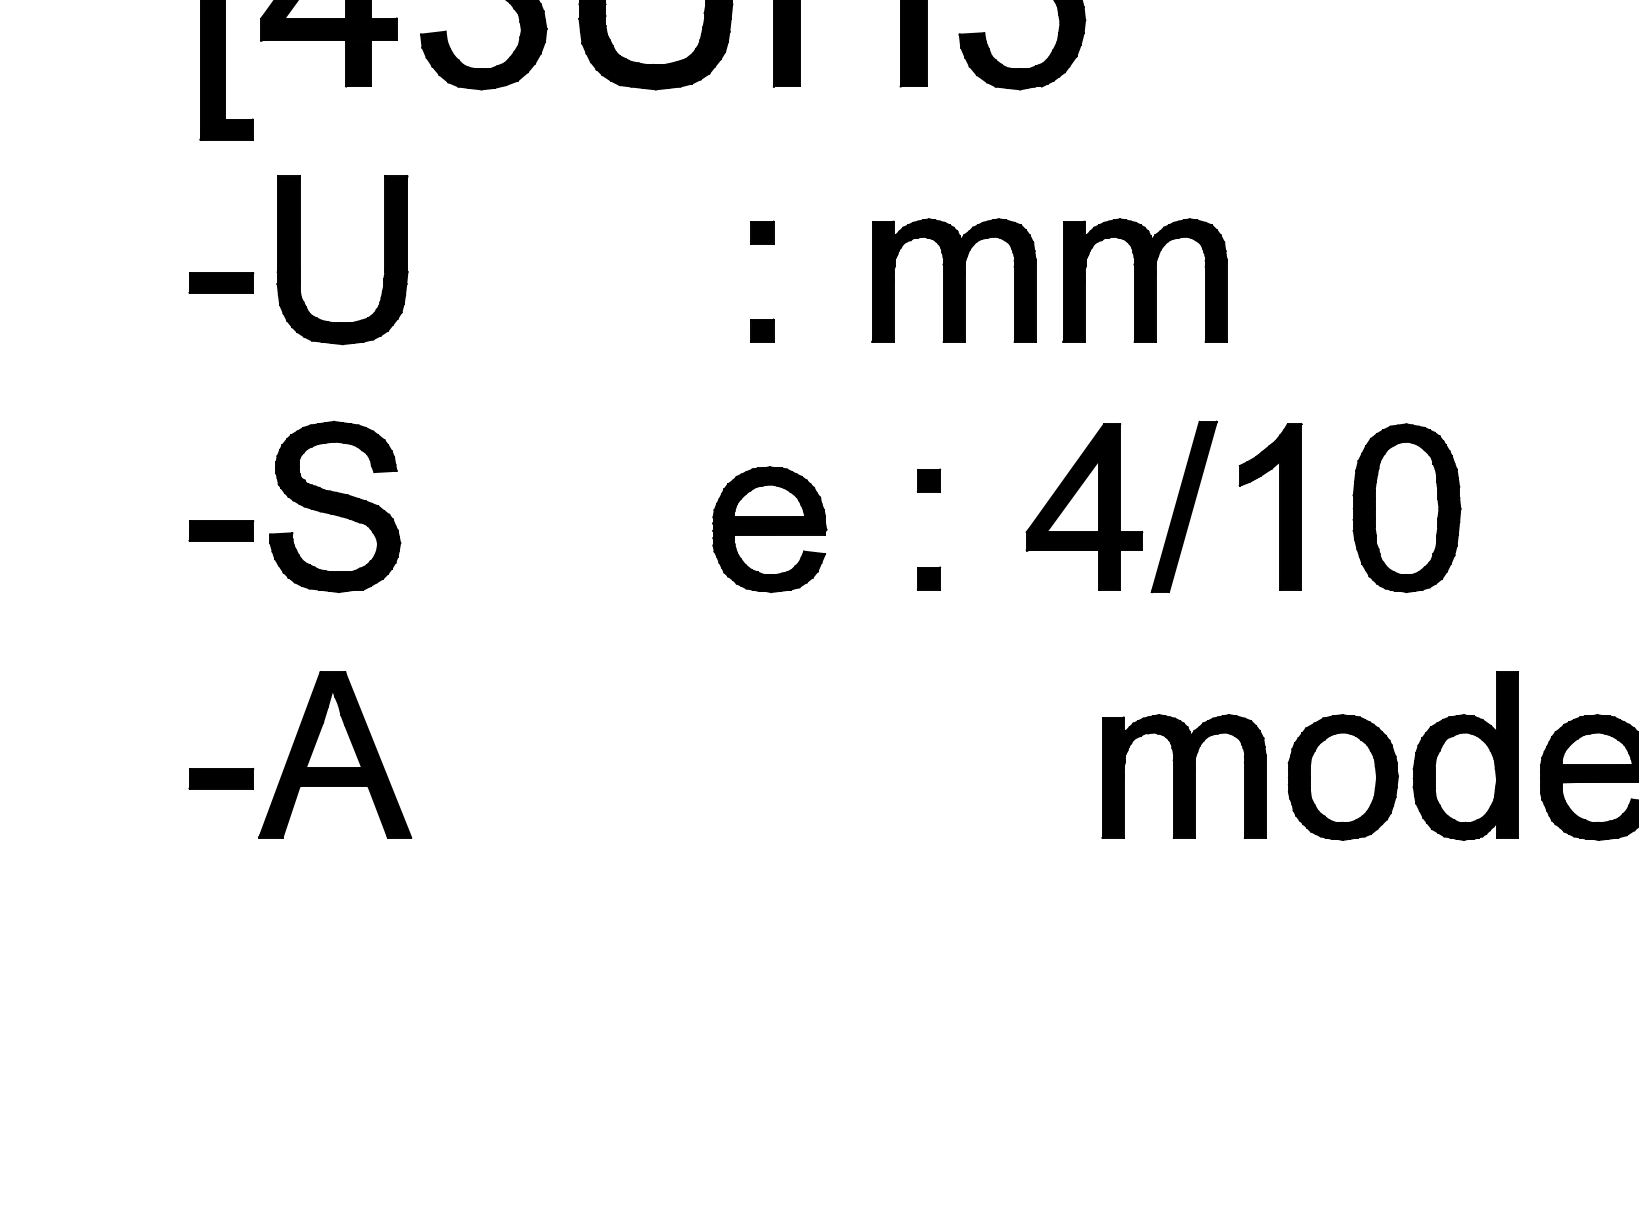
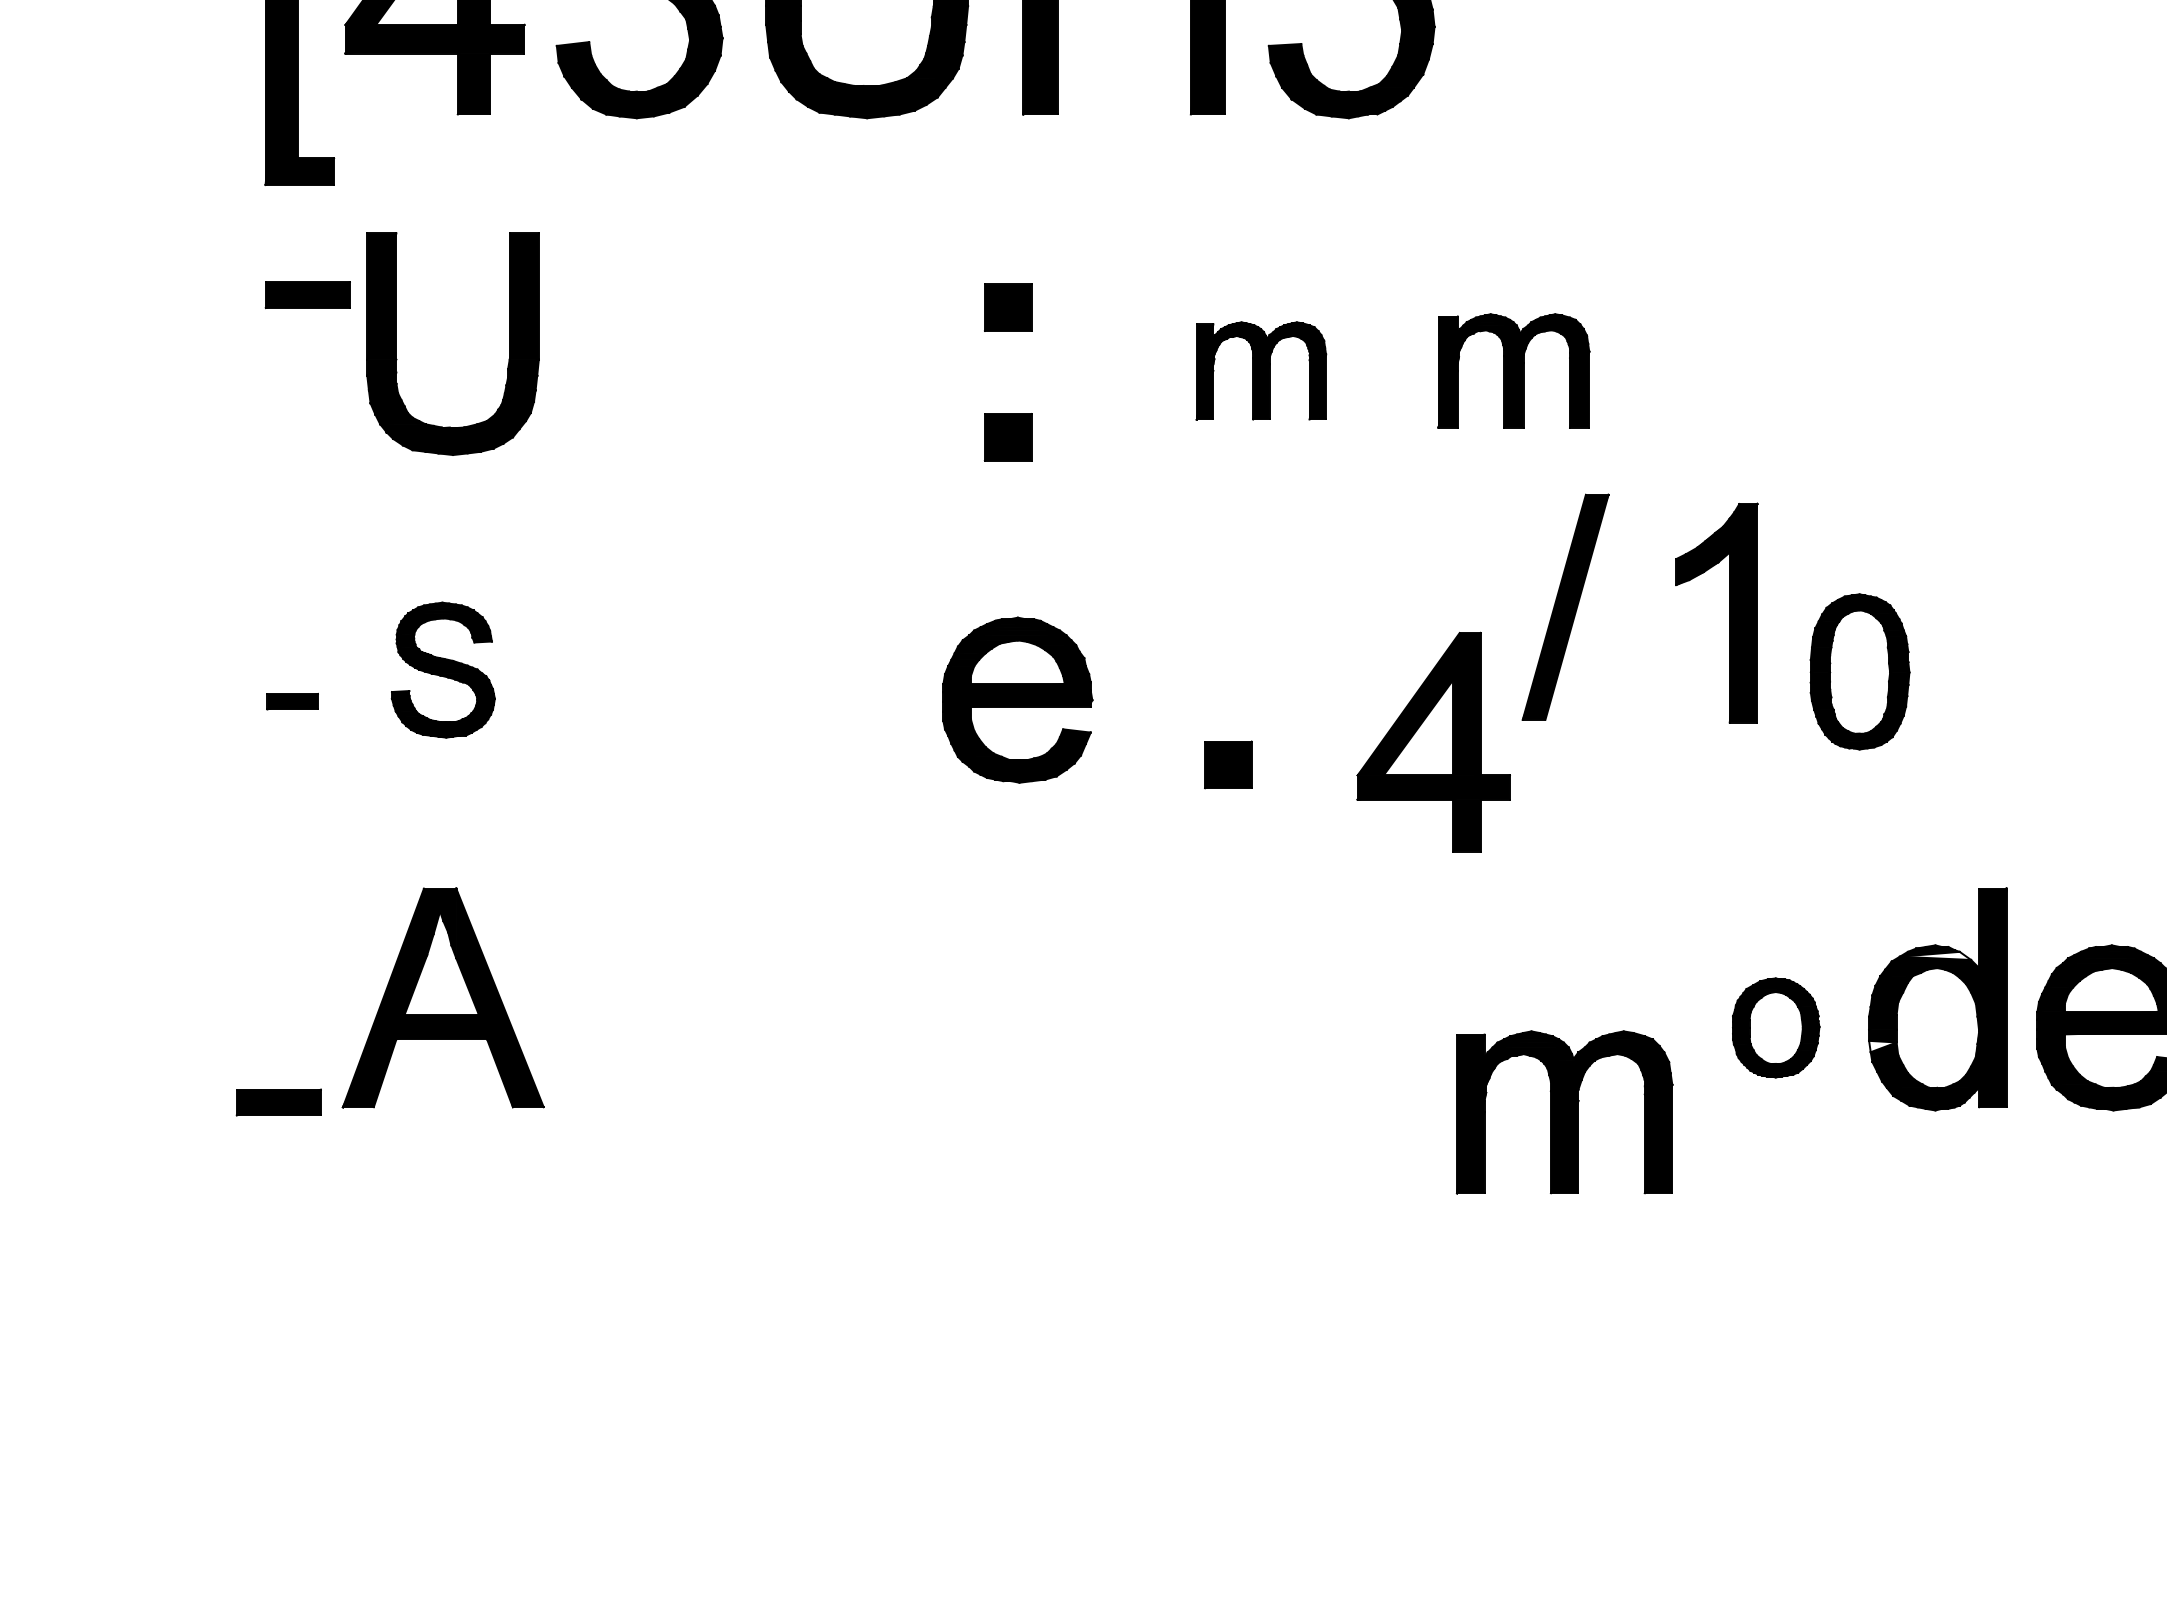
part: (762, 232) -> (1007, 307), size x1.6
part: (954, 280) -> (1261, 370), size x0.6
part: (1144, 280) -> (1513, 370), size x0.7
part: (221, 283) -> (307, 295), moved
part: (762, 330) -> (1007, 436), size x1.6
part: (928, 480) -> (1227, 635), removed
part: (335, 506) -> (443, 669), size x0.6
part: (1084, 506) -> (1433, 741), moved
part: (1184, 506) -> (1565, 606), moved
part: (1280, 506) -> (1729, 612), moved
part: (1406, 507) -> (1859, 671), size x0.7
part: (221, 530) -> (292, 701), size x0.6
part: (928, 578) -> (1227, 764), size x1.6
fill: (1464, 722) -> (1935, 955), removed
part: (1184, 776) -> (1564, 1112), moved
part: (1343, 777) -> (1776, 1027), size x0.6
part: (221, 778) -> (278, 1102), moved
fill: (1423, 791) -> (1882, 1046), removed

